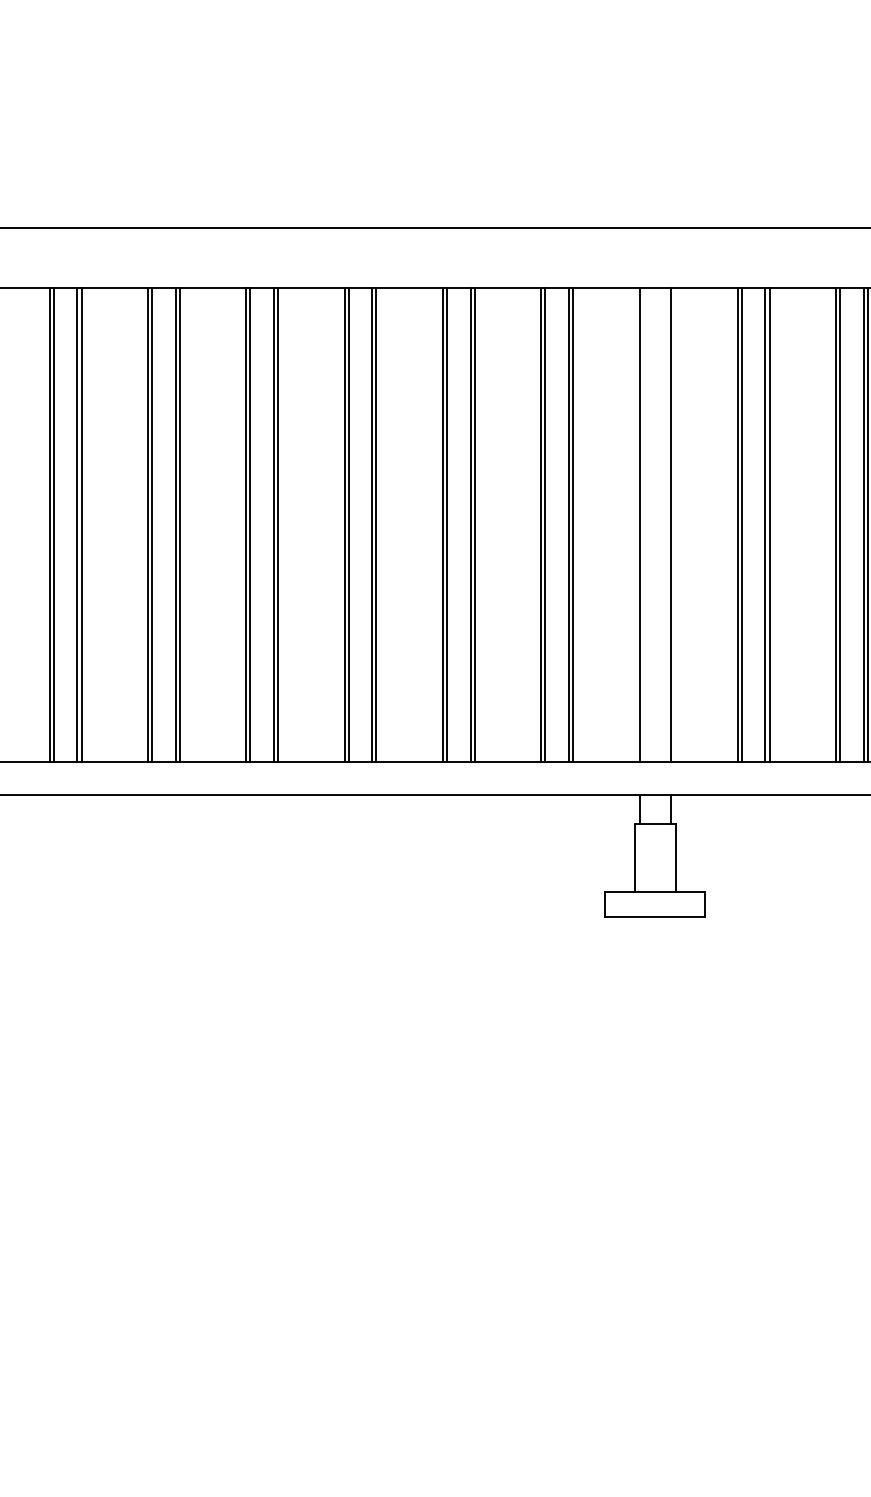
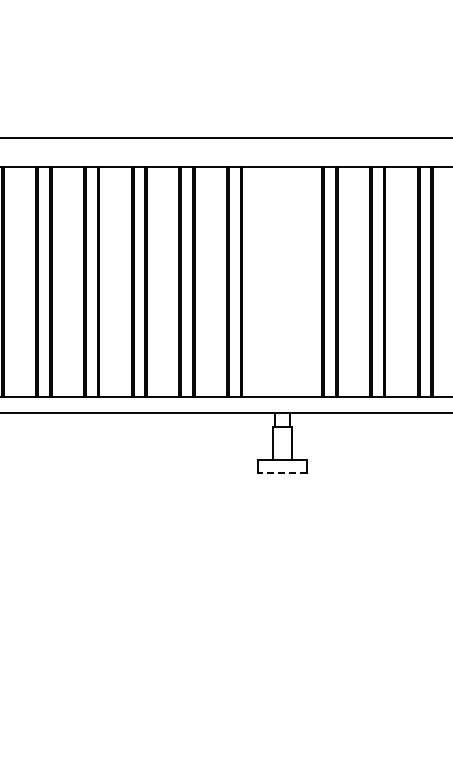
line: (638, 525) -> (274, 282), removed
line: (671, 525) -> (290, 282), removed
line: (653, 917) -> (281, 472), solid -> dashed

